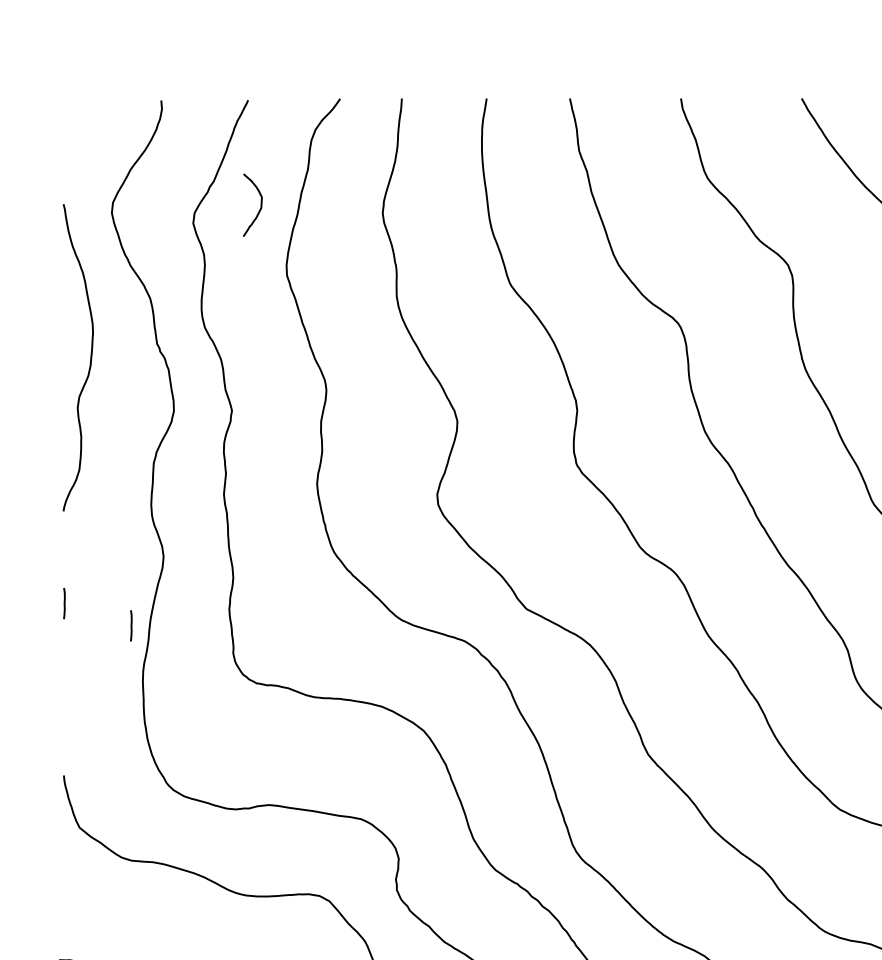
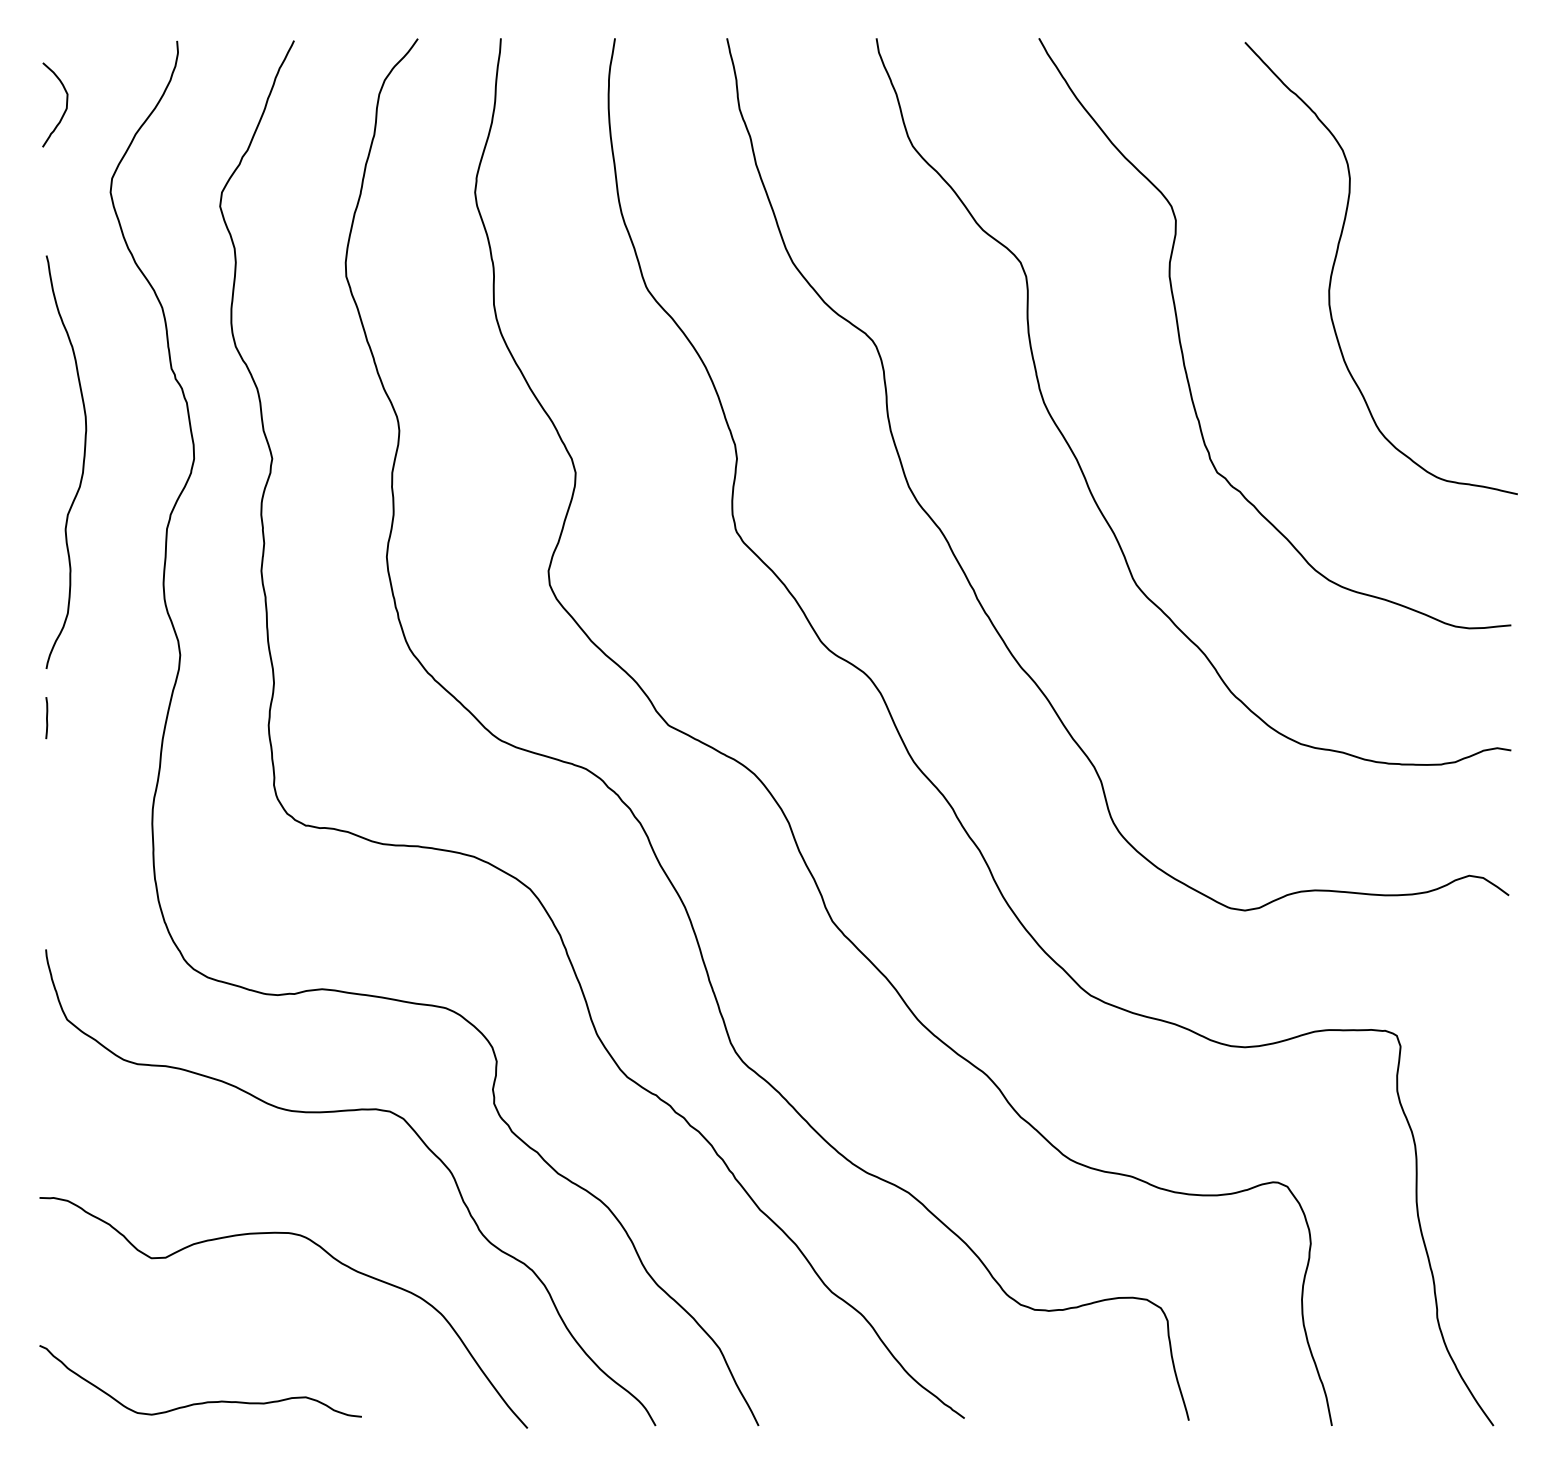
curve: (260, 207) -> (65, 108), moved
curve: (90, 358) -> (82, 463), moved
line: (131, 626) -> (136, 748), removed

